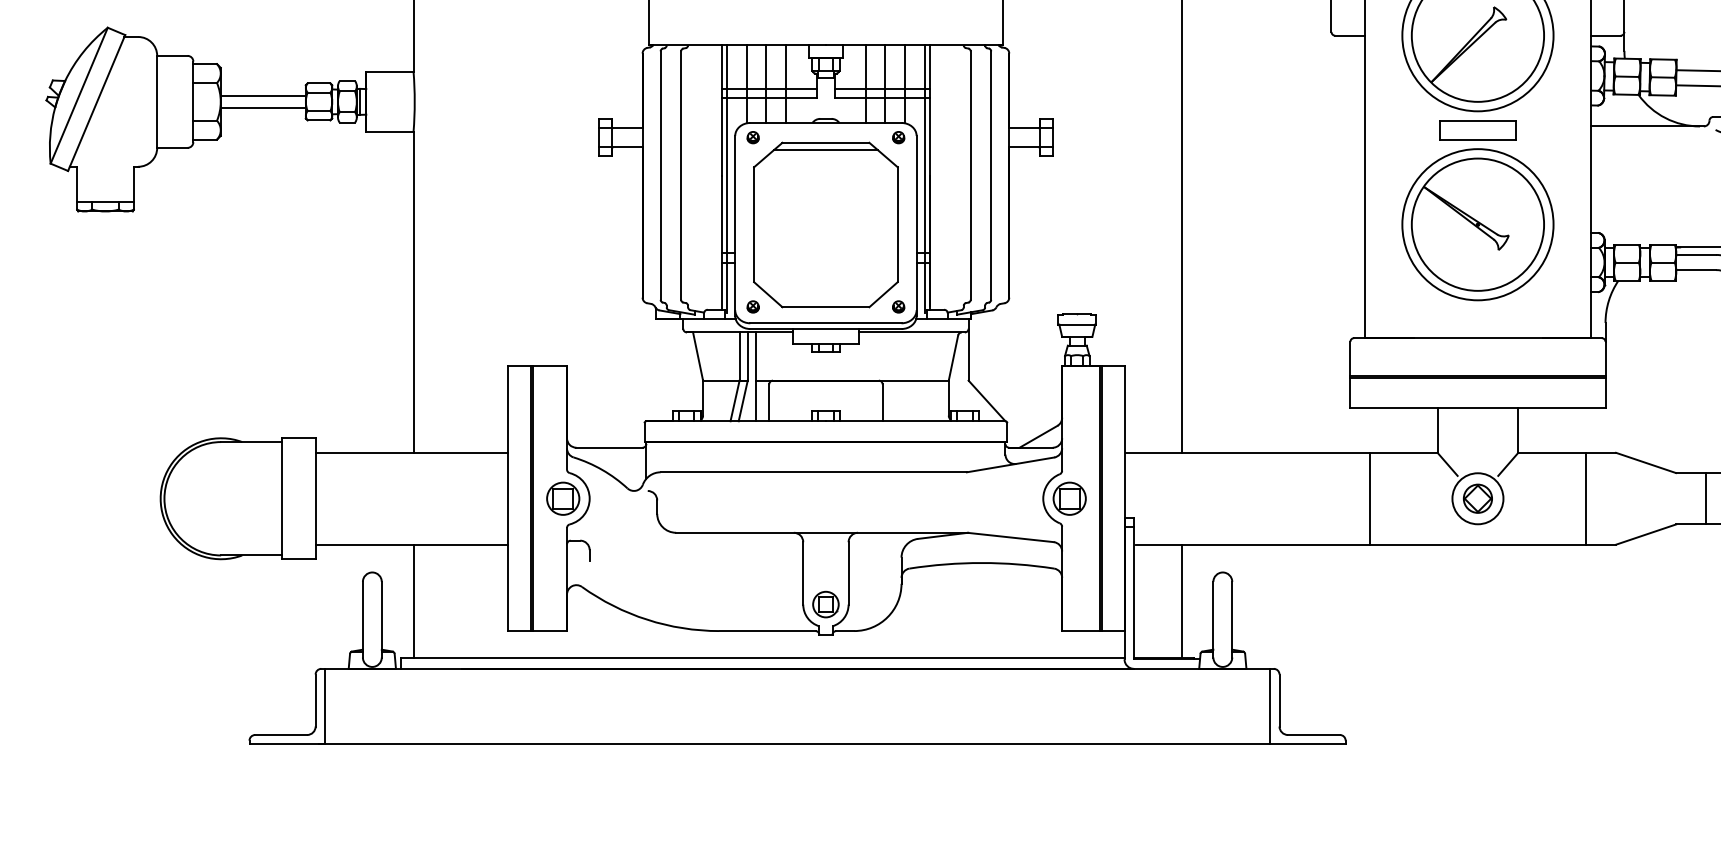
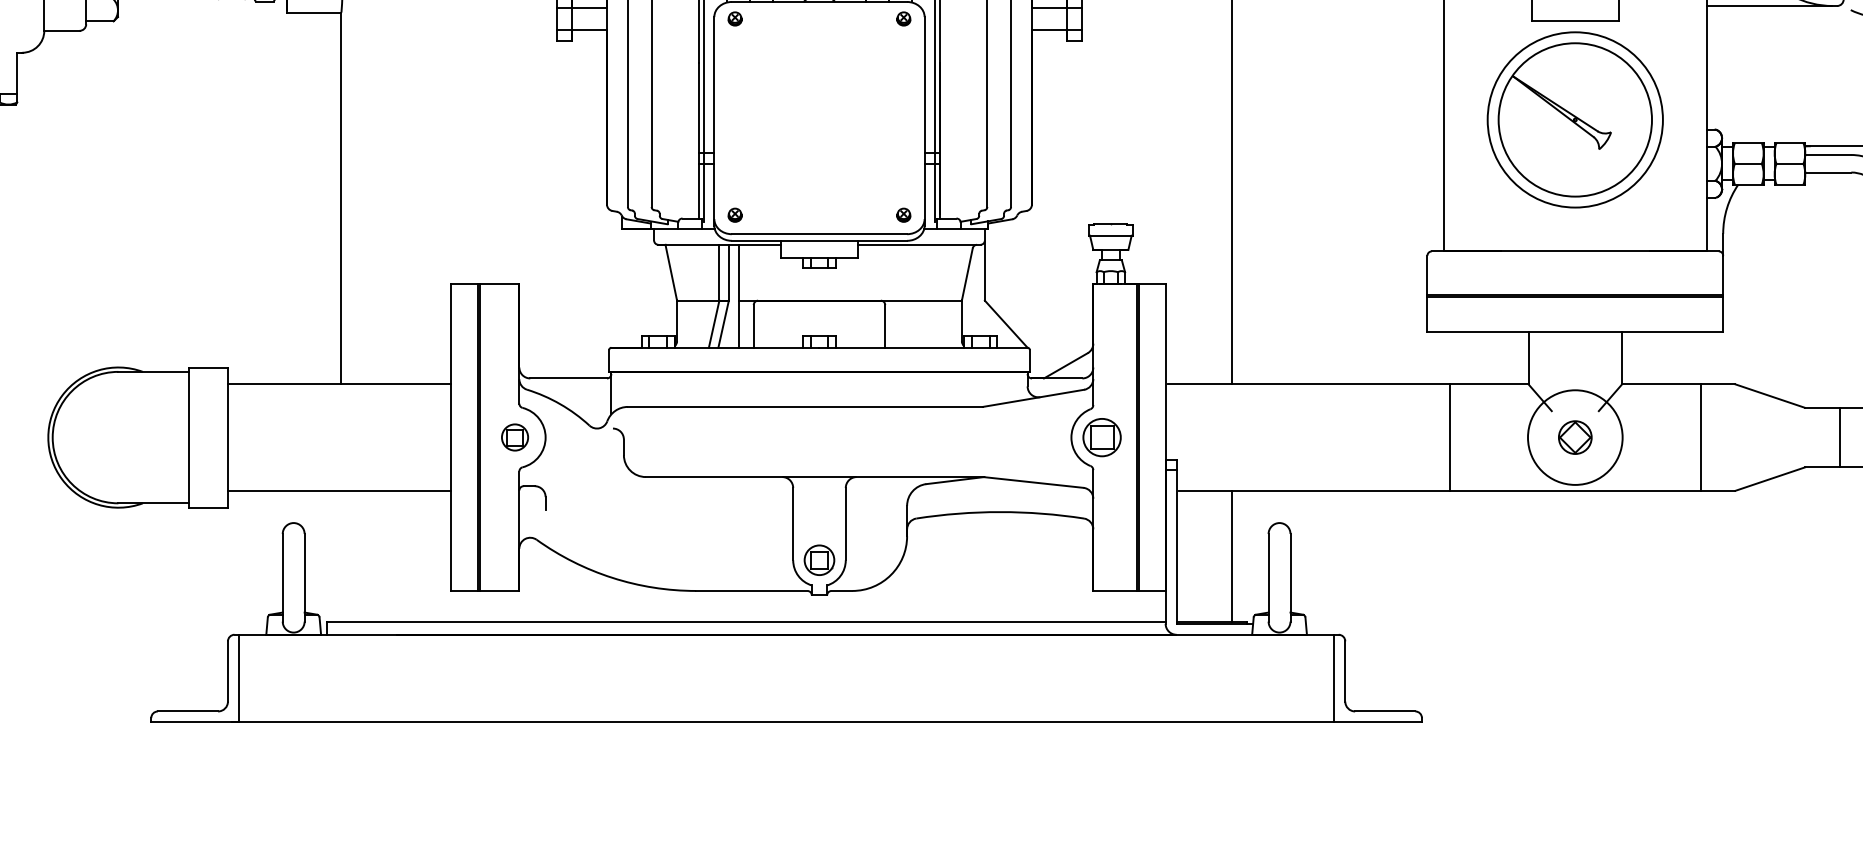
part: (825, 224) -> (818, 119), removed
part: (563, 498) -> (515, 437), size x0.7
circle: (1477, 498) -> (1574, 437), size x1.6
line: (413, 600) -> (341, 555), removed

